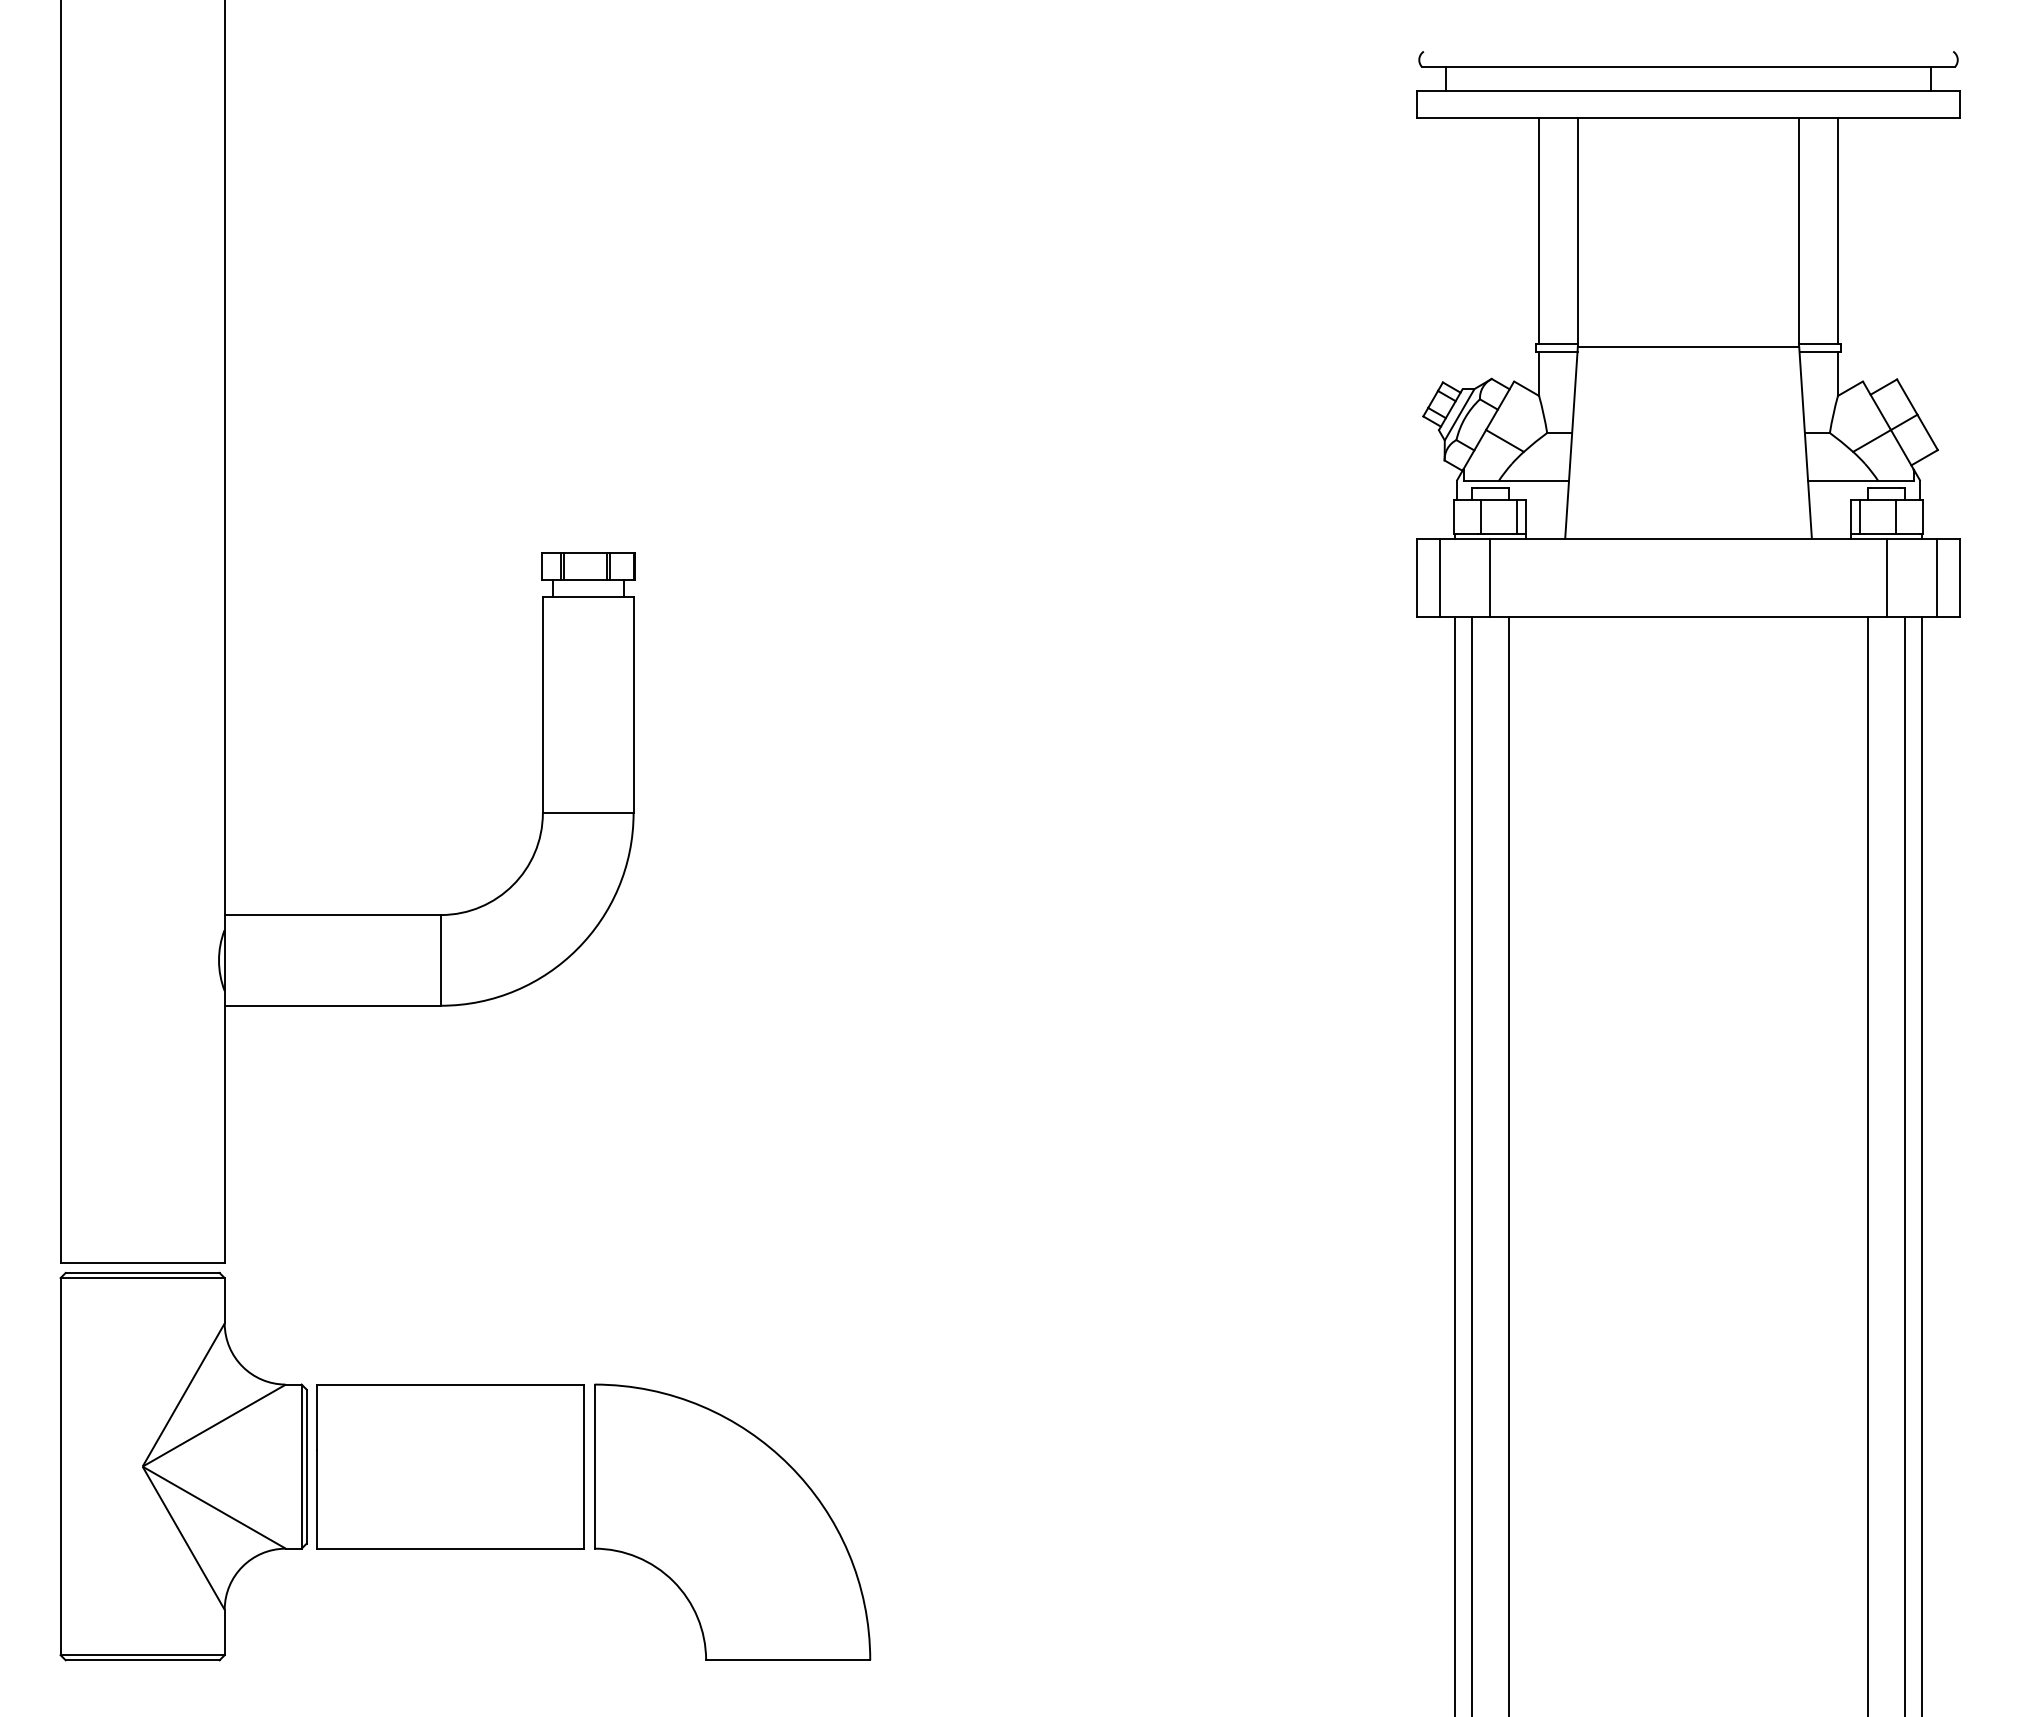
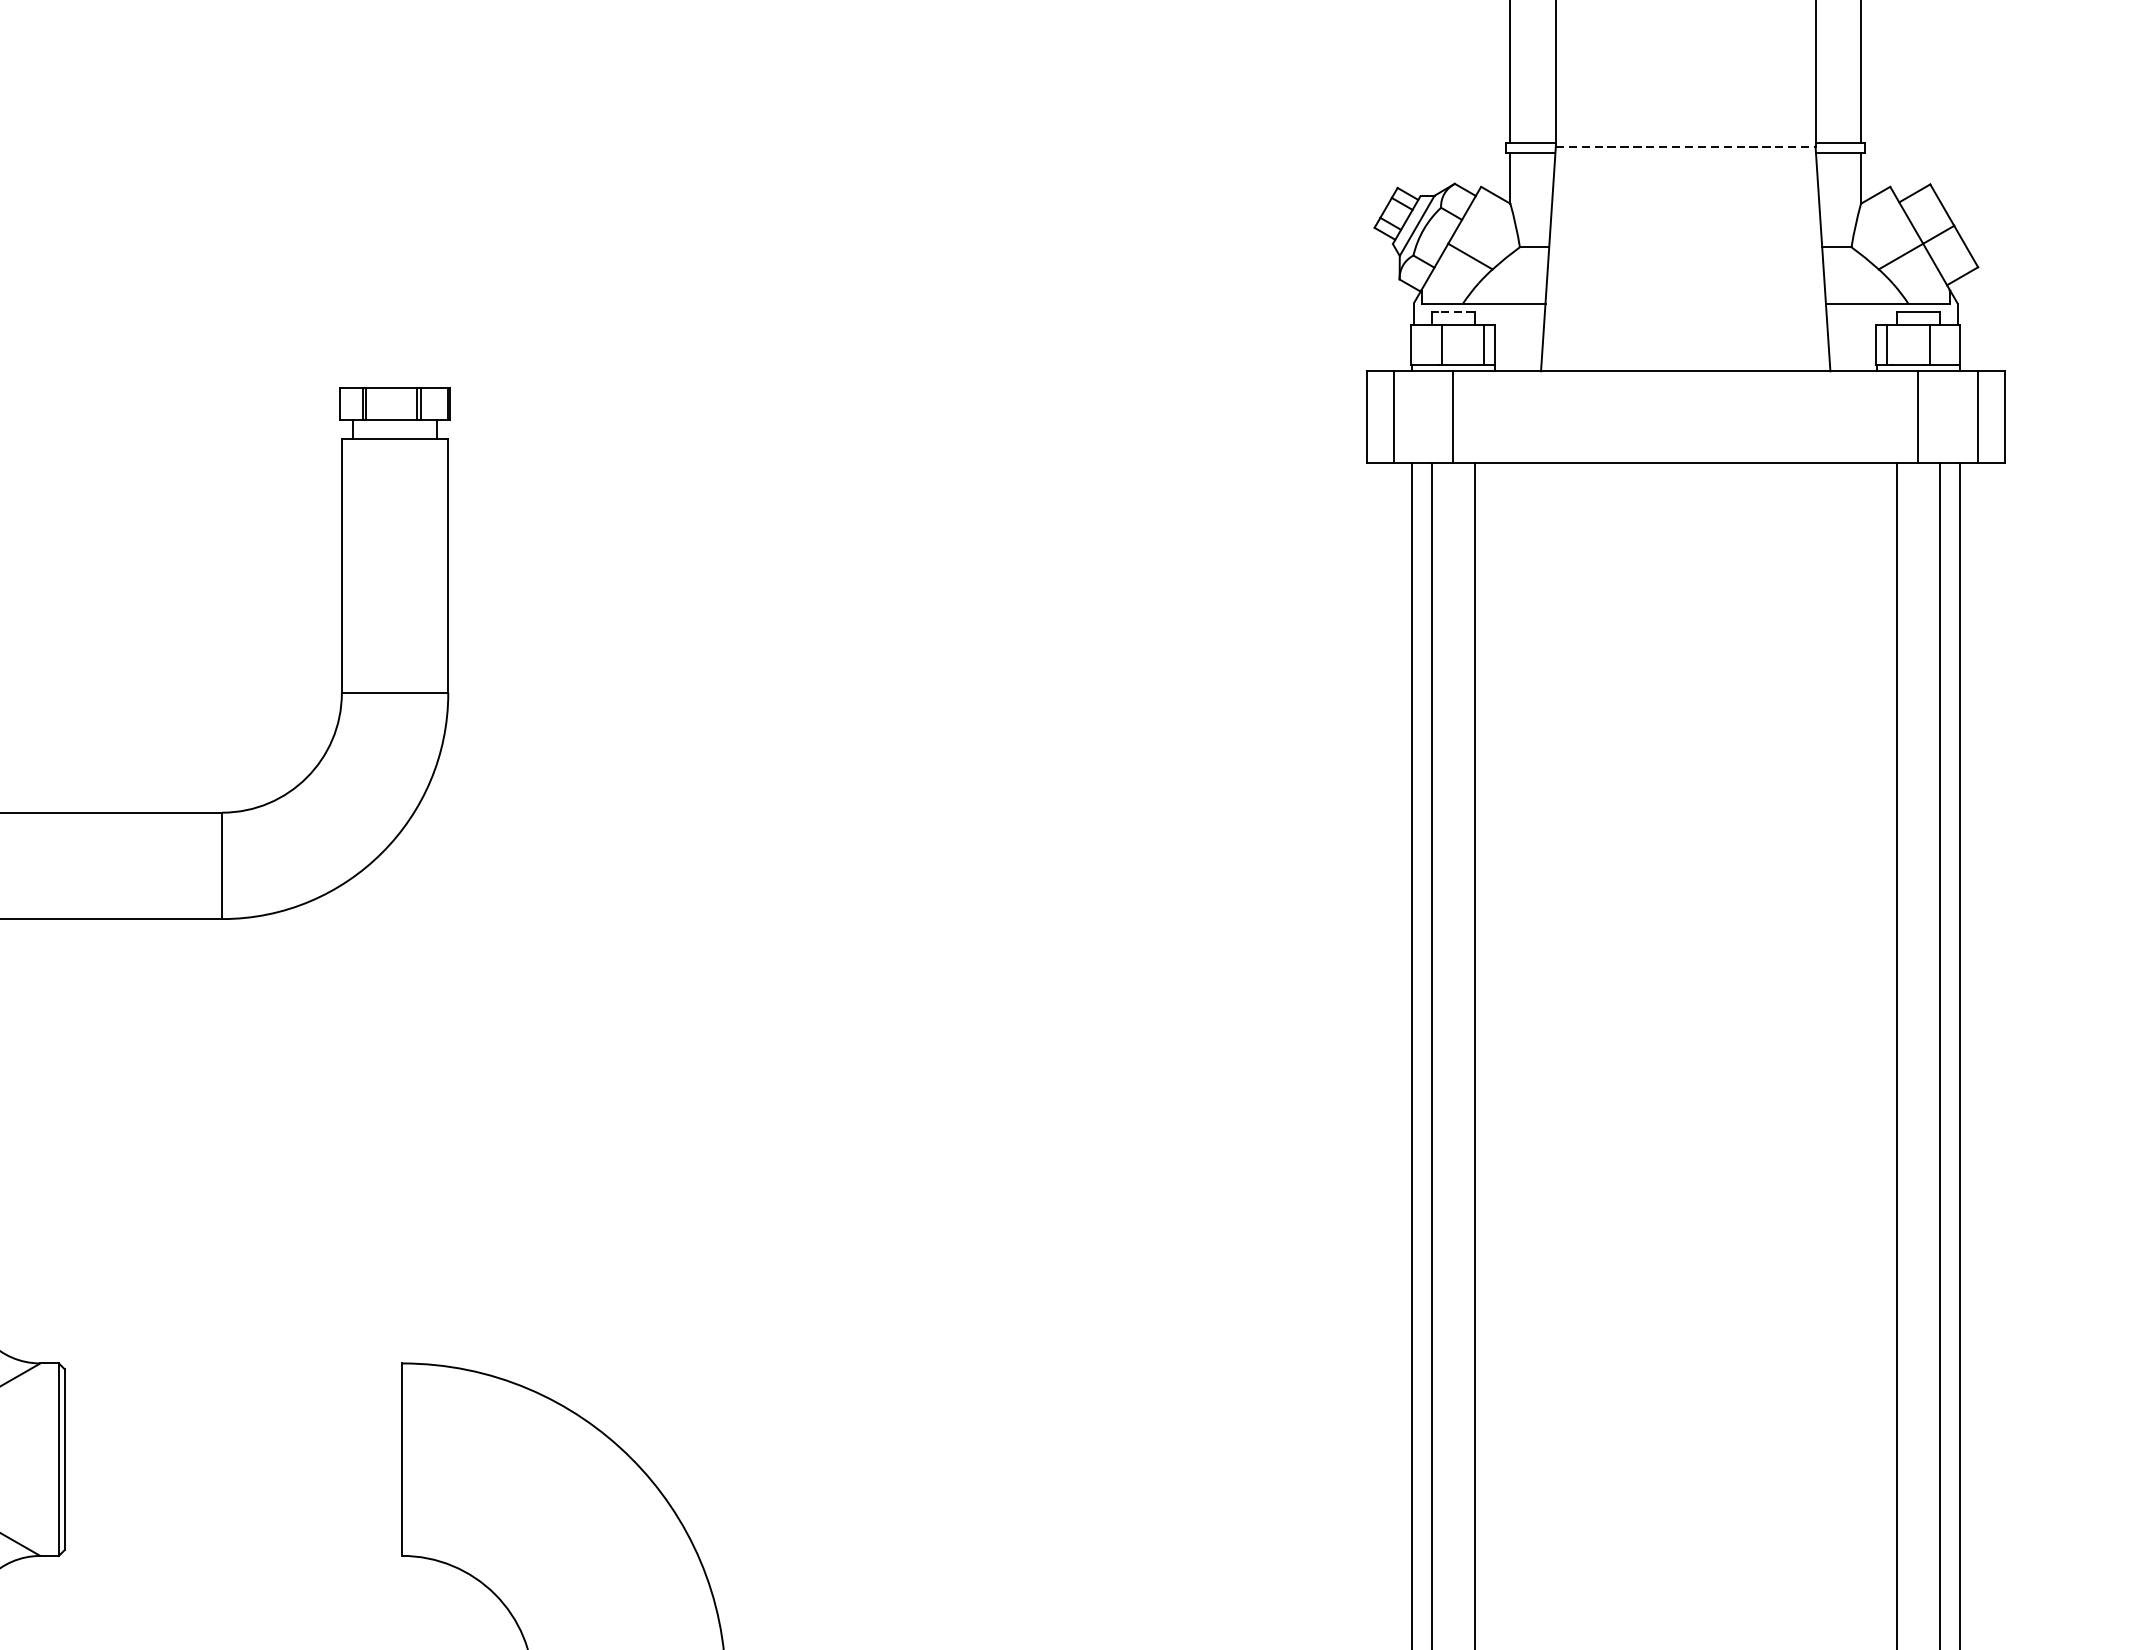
line: (1688, 347) -> (1685, 146), solid -> dashed
line: (1493, 487) -> (1456, 311), solid -> dashed
part: (450, 1466) -> (233, 1459), removed

